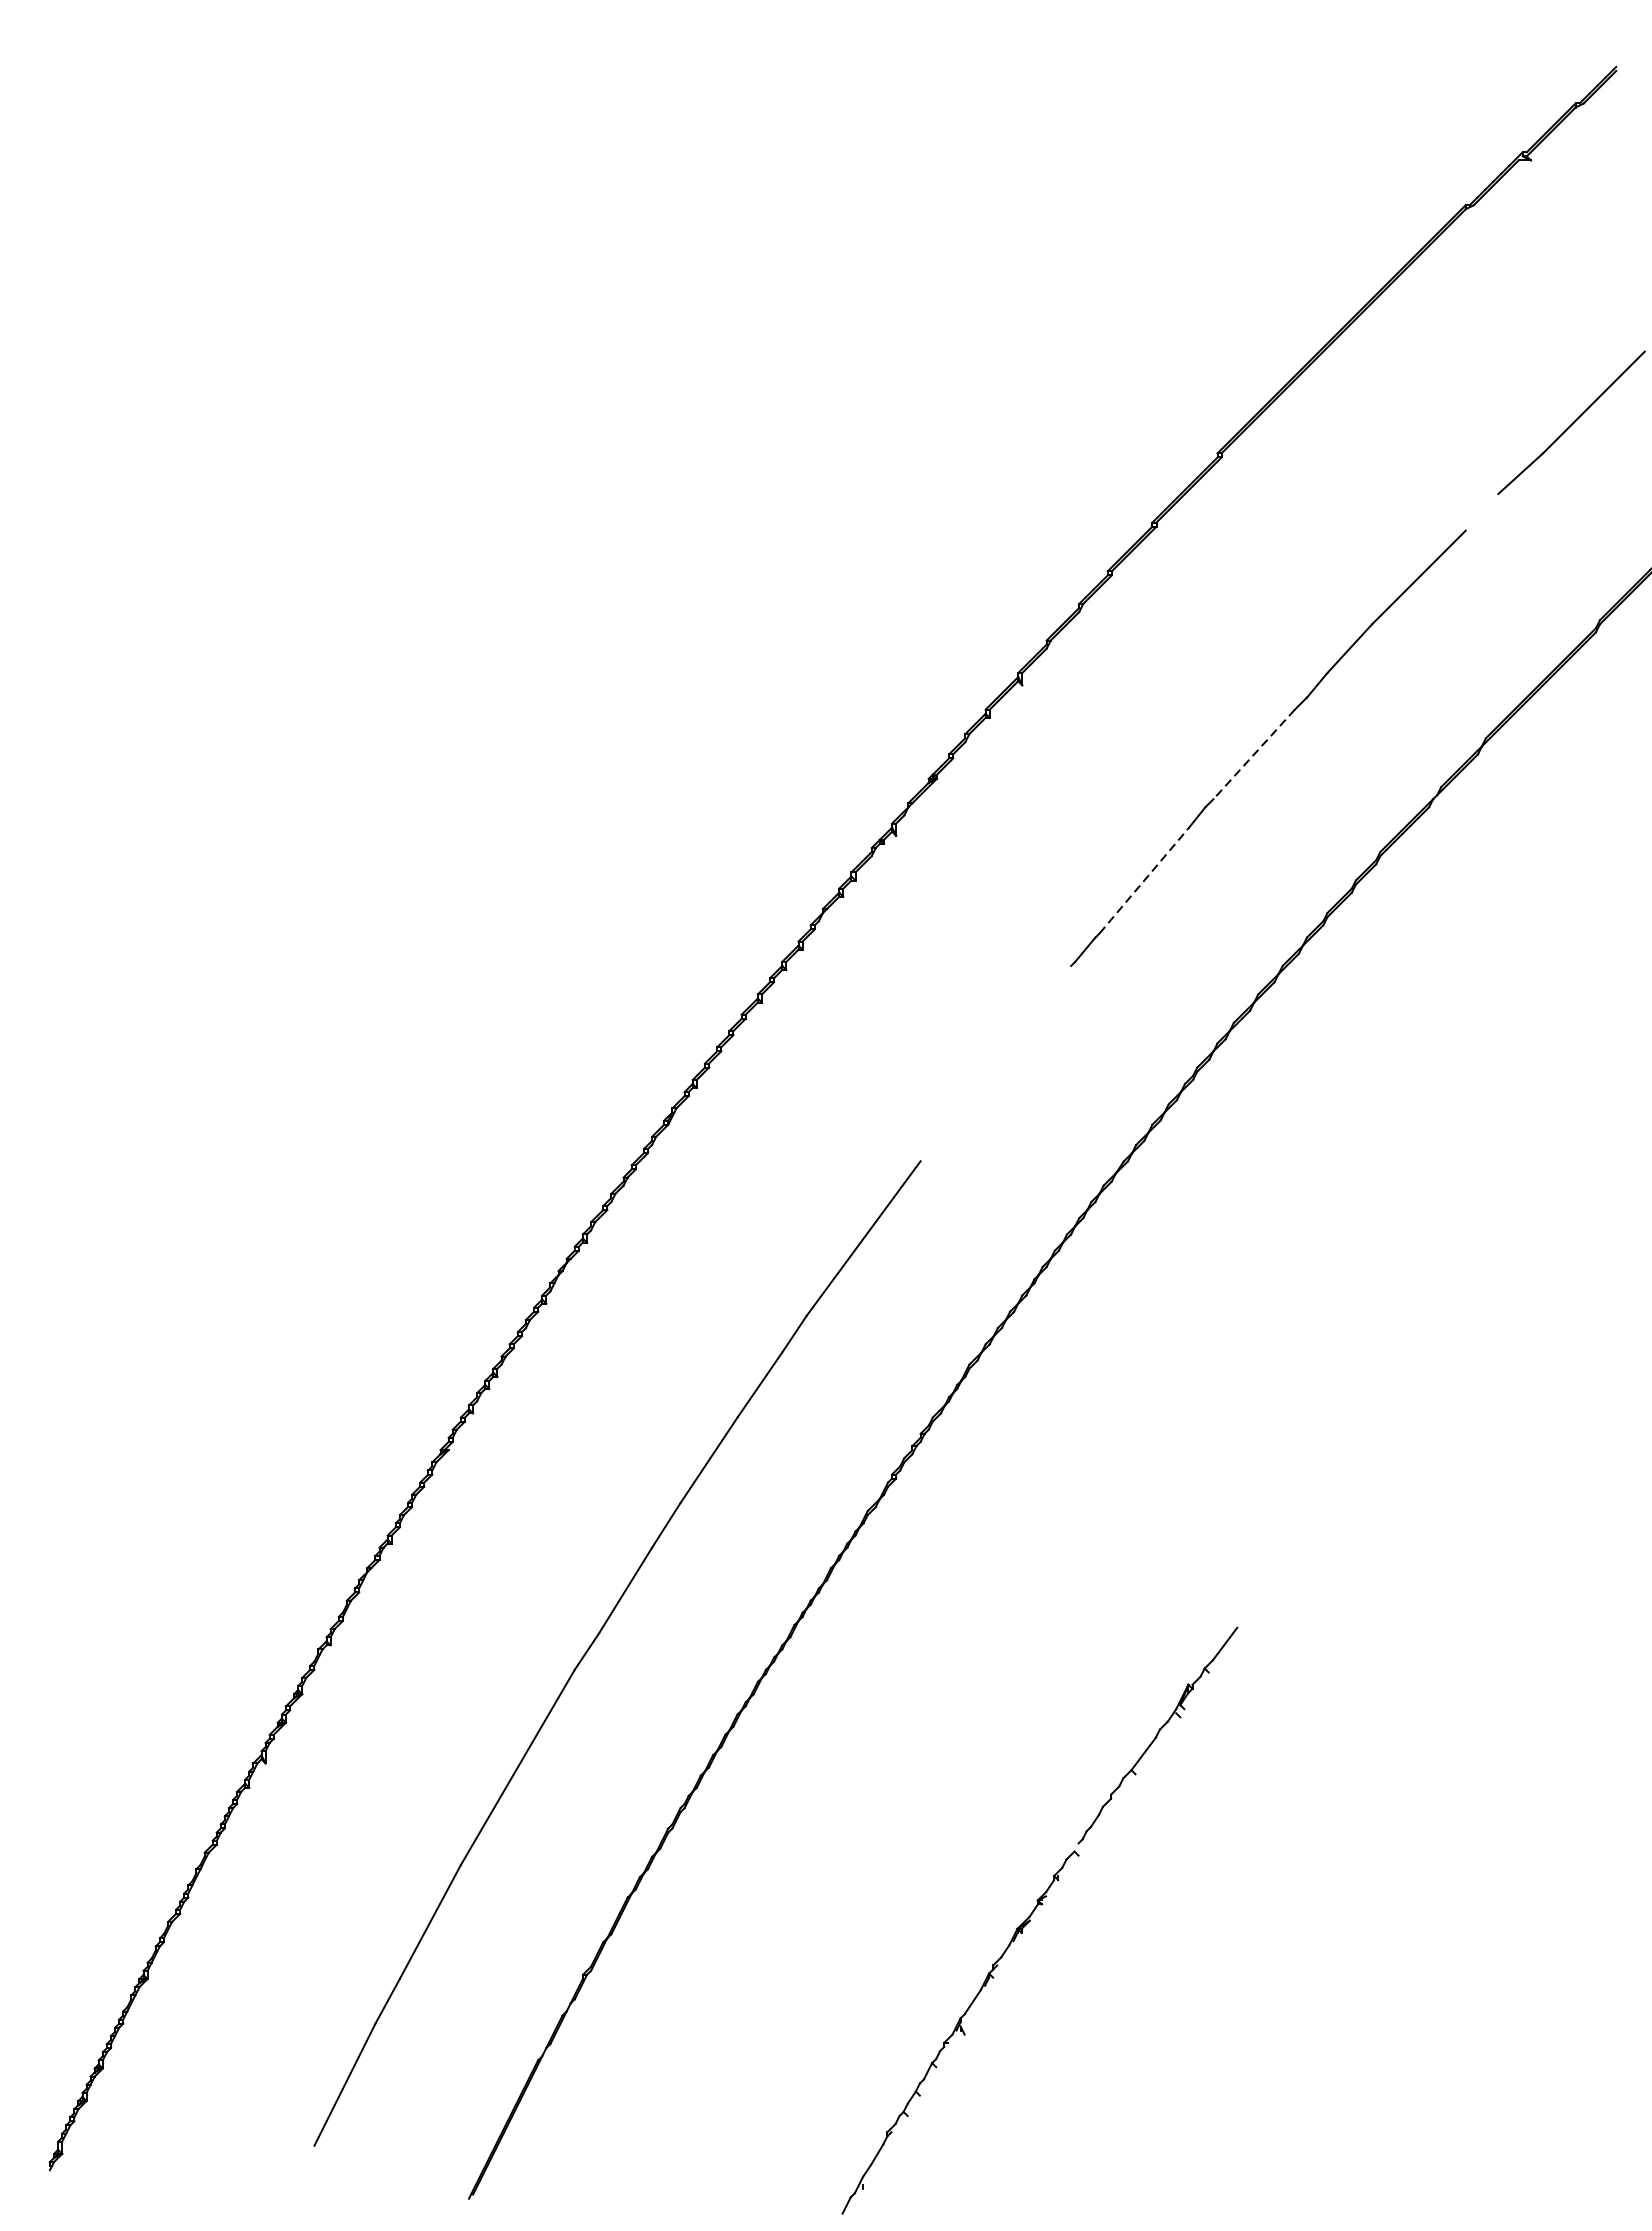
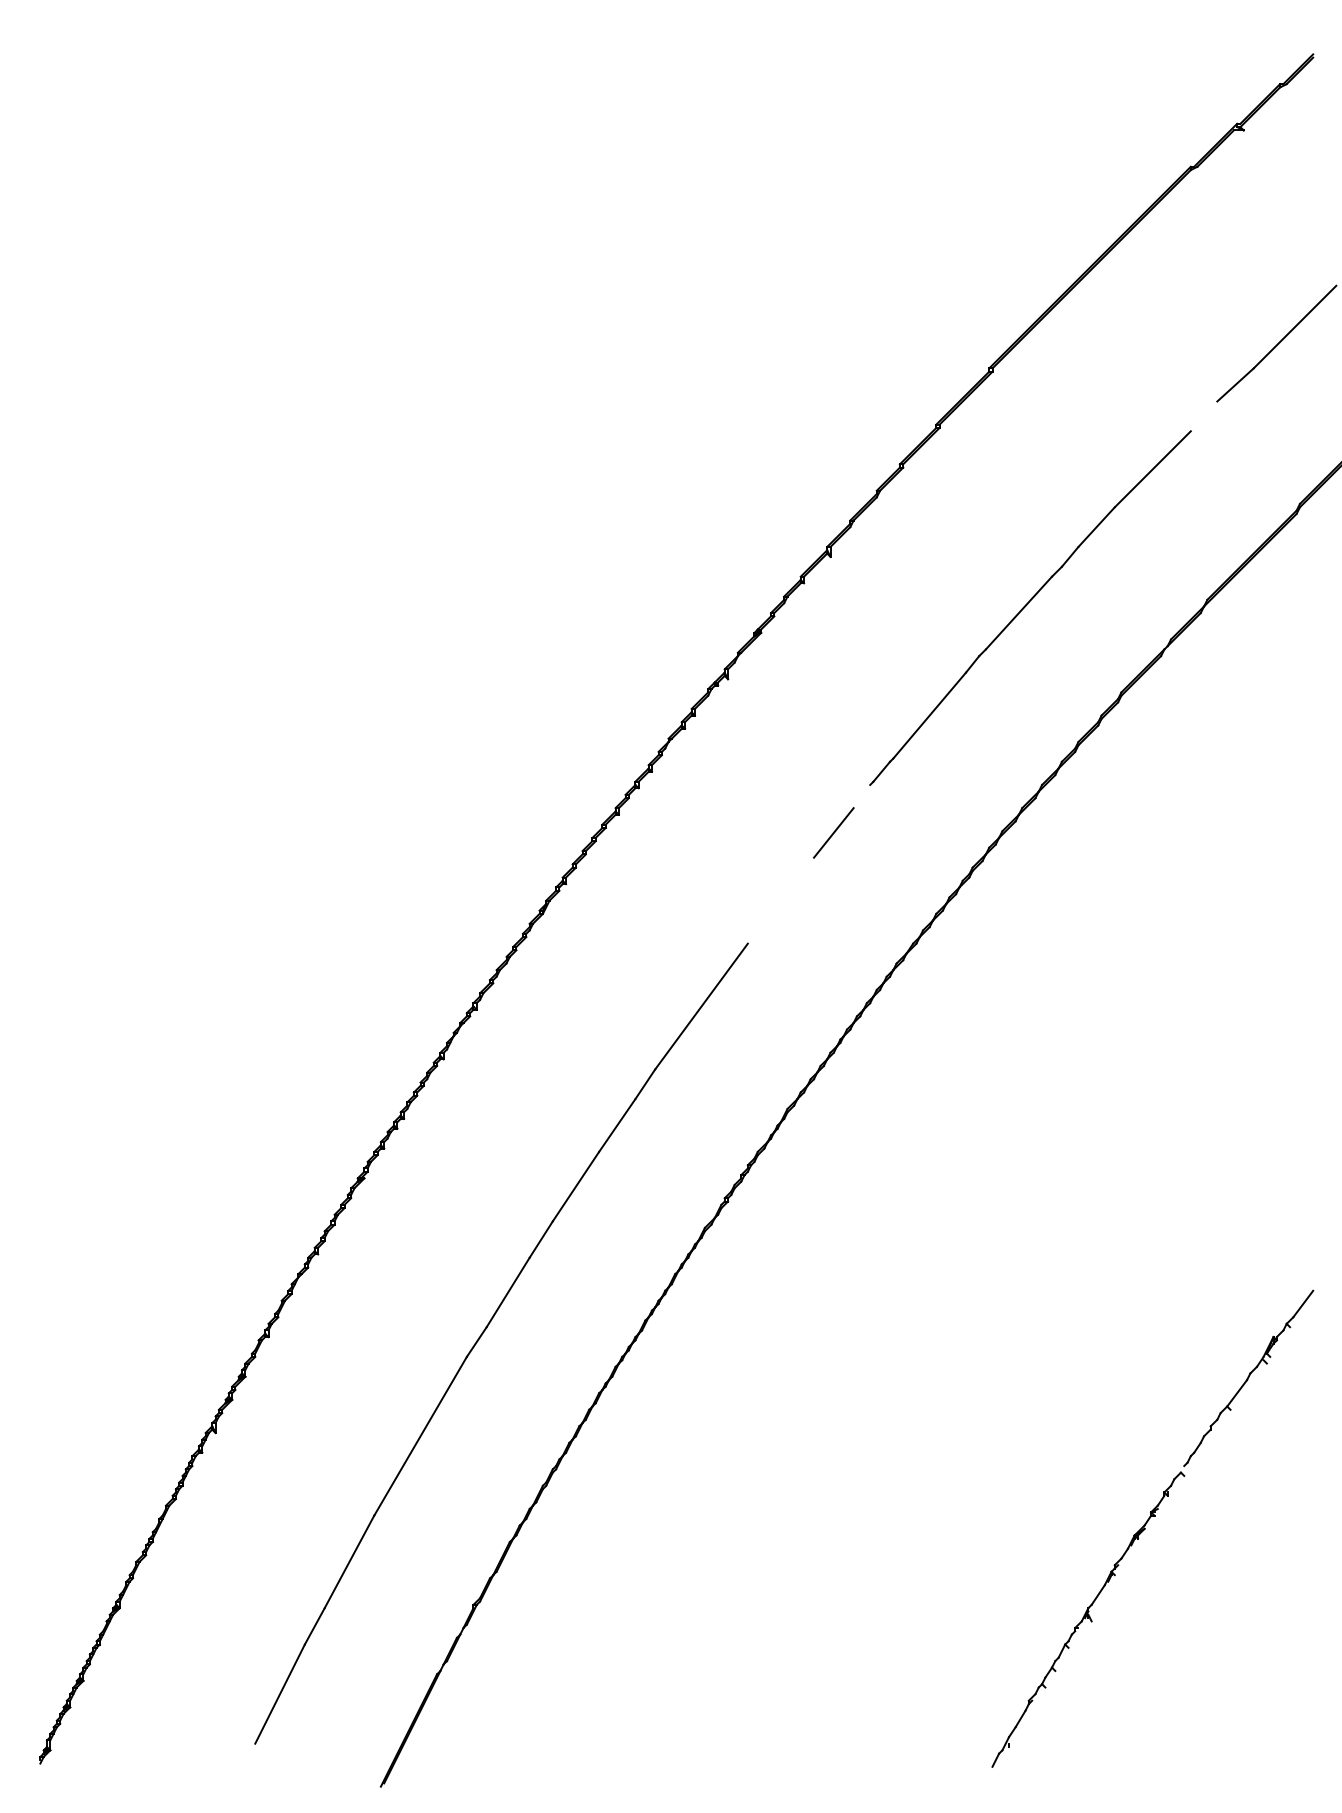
line: (1253, 754) -> (1018, 613), dashed -> solid
line: (1145, 880) -> (930, 715), dashed -> solid
line: (1025, 1024) -> (833, 832), added
part: (1030, 1920) -> (1145, 1528), moved

